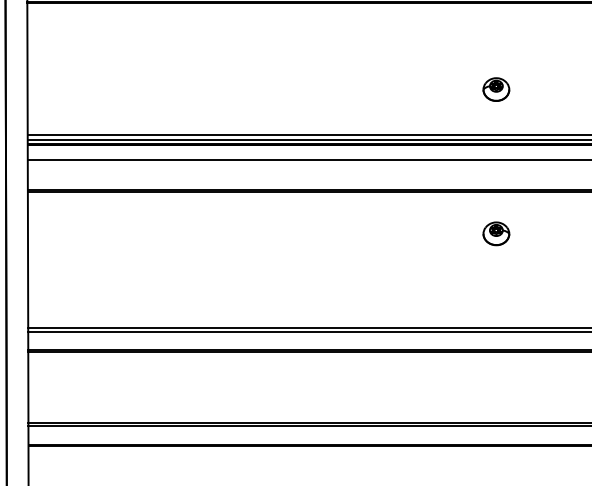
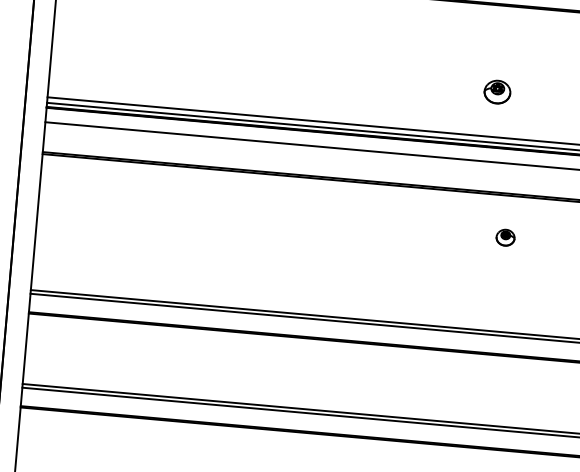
part: (496, 89) -> (497, 92), moved
part: (496, 233) -> (505, 237), size x0.7

